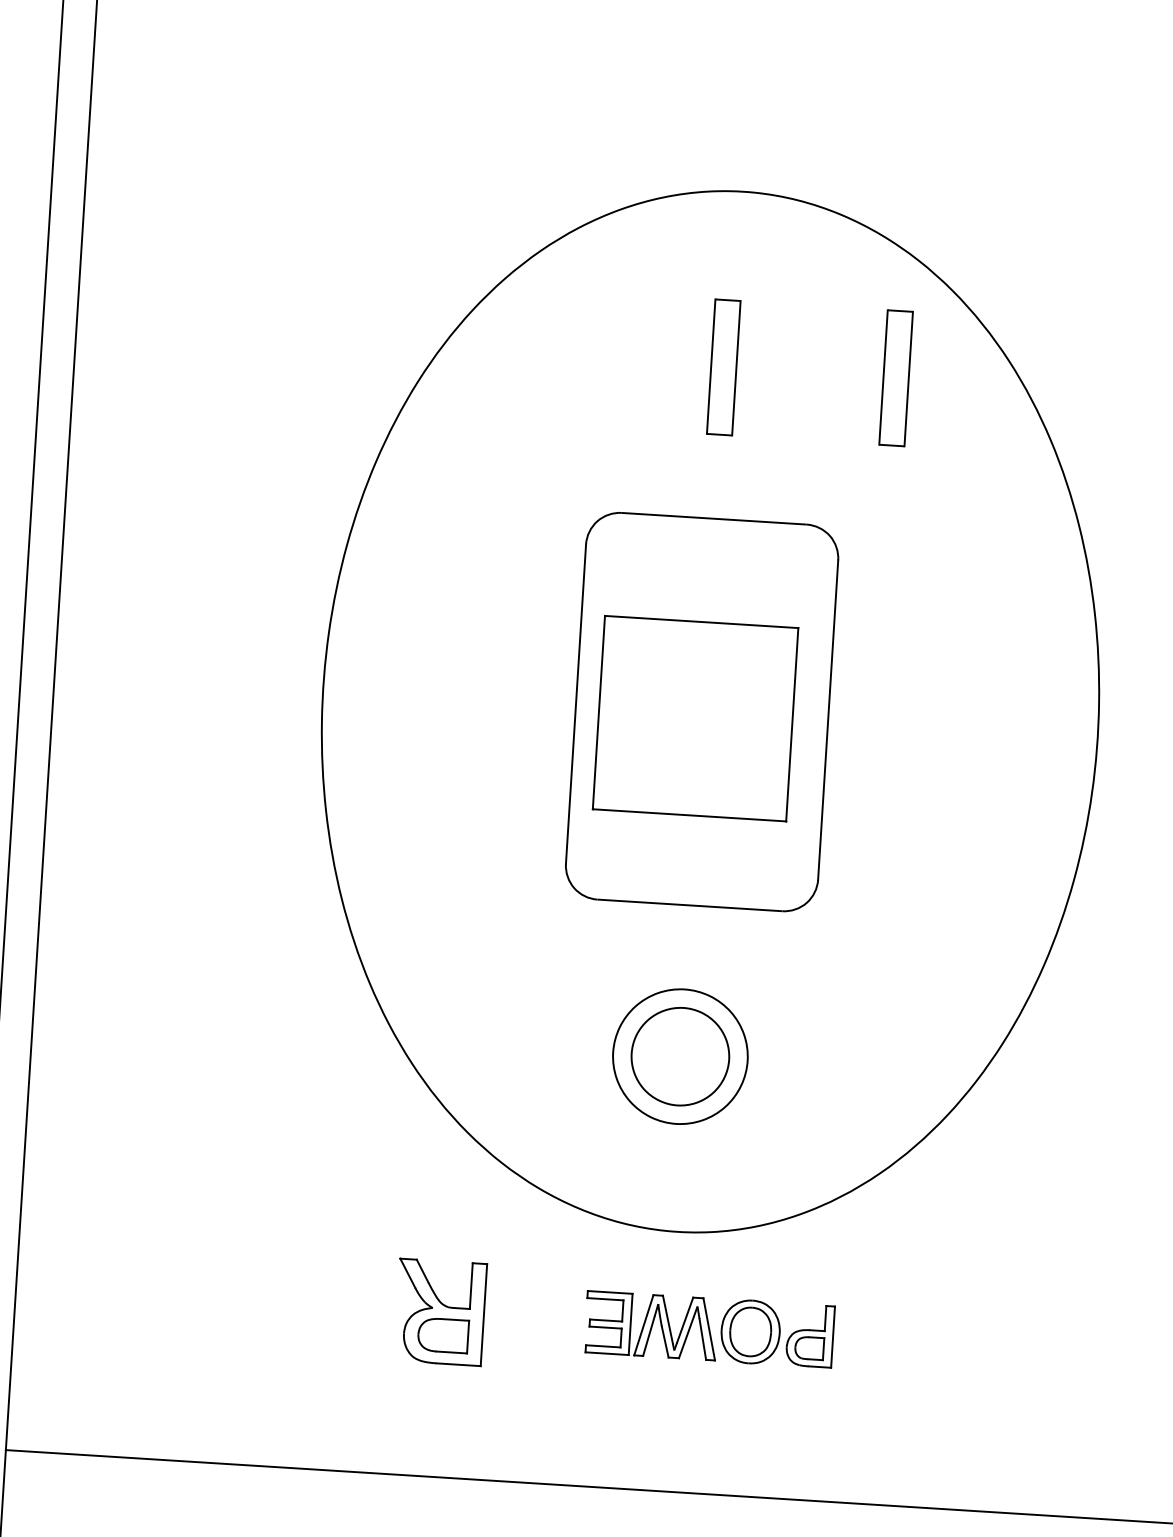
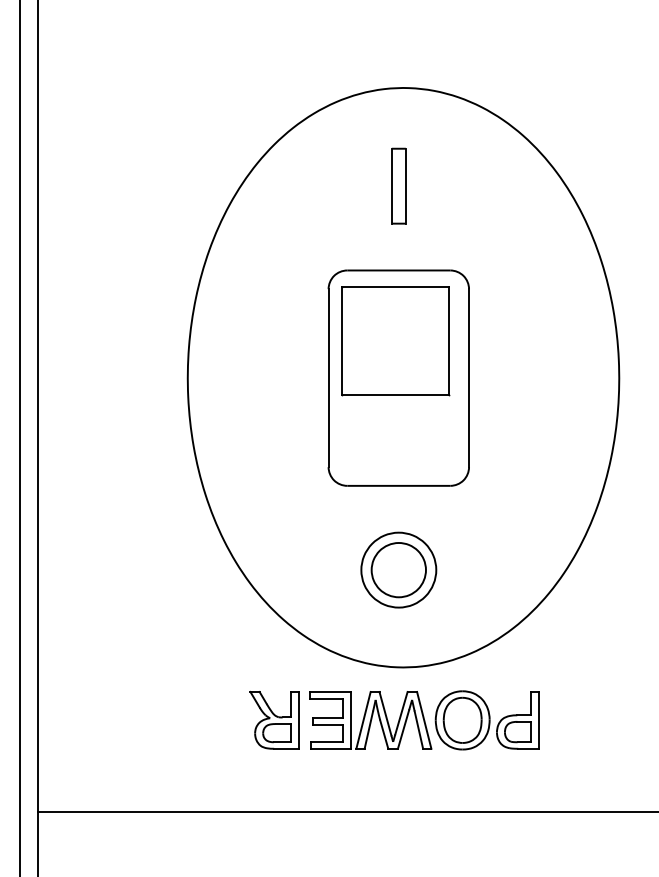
part: (895, 377) -> (494, 185), removed
part: (695, 719) -> (395, 341), moved
part: (709, 1329) -> (424, 720), size x1.67

